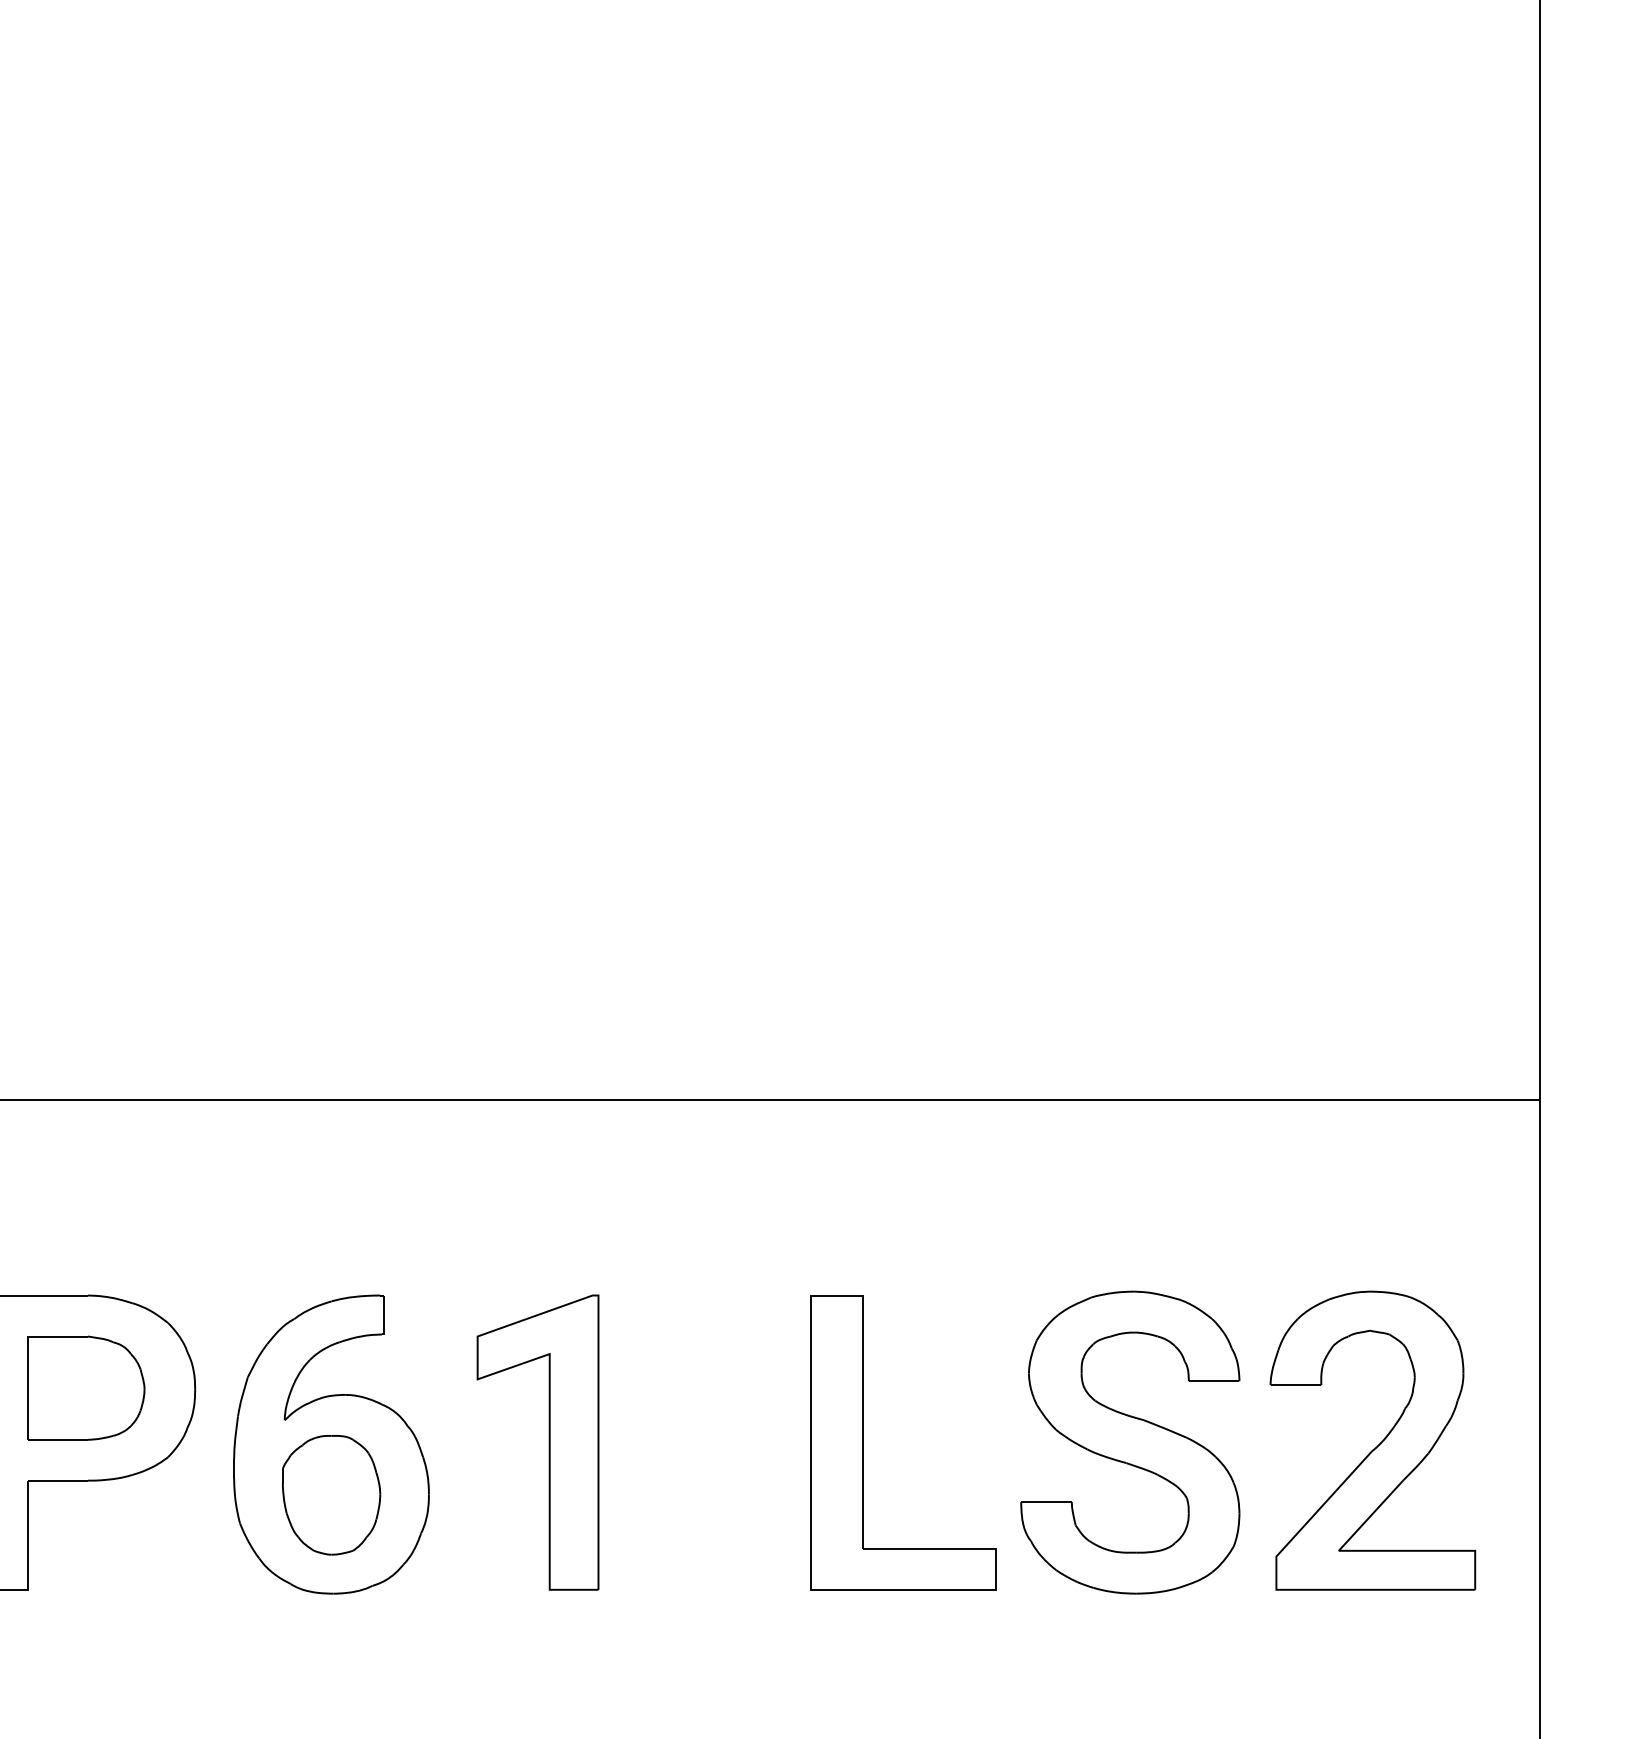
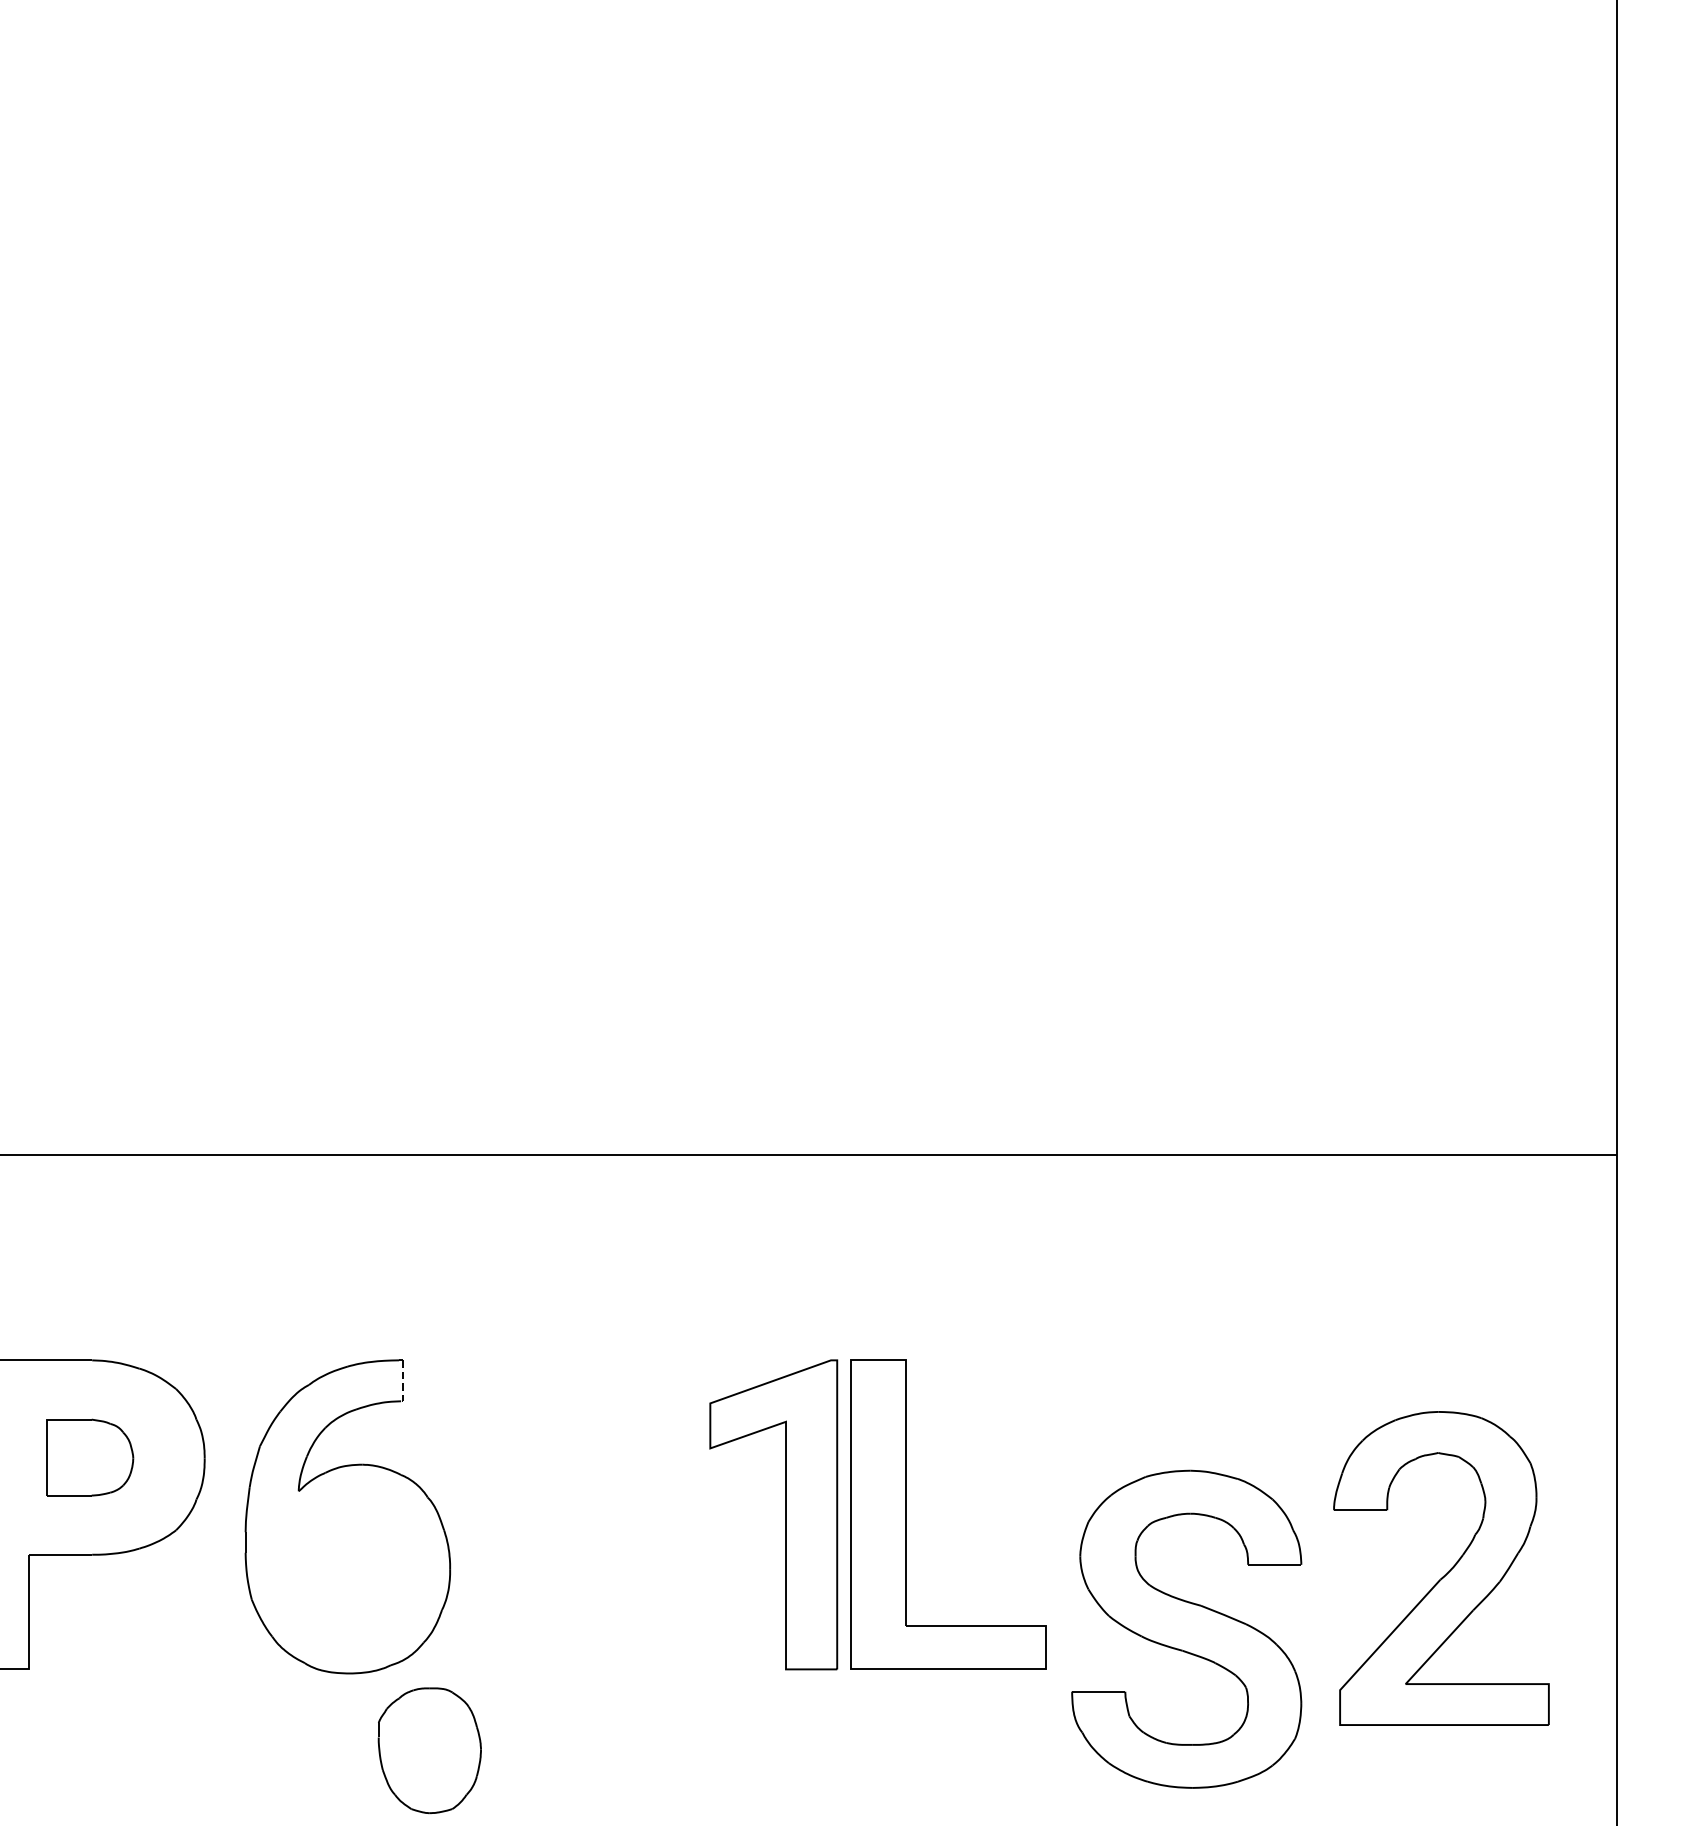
line: (384, 1317) -> (403, 1383), solid -> dashed
part: (86, 1387) -> (90, 1456), size x0.7
part: (548, 1442) -> (784, 1514), moved
part: (1130, 1442) -> (1186, 1629), moved
part: (1377, 1445) -> (1446, 1573), moved
part: (331, 1495) -> (429, 1750), moved

